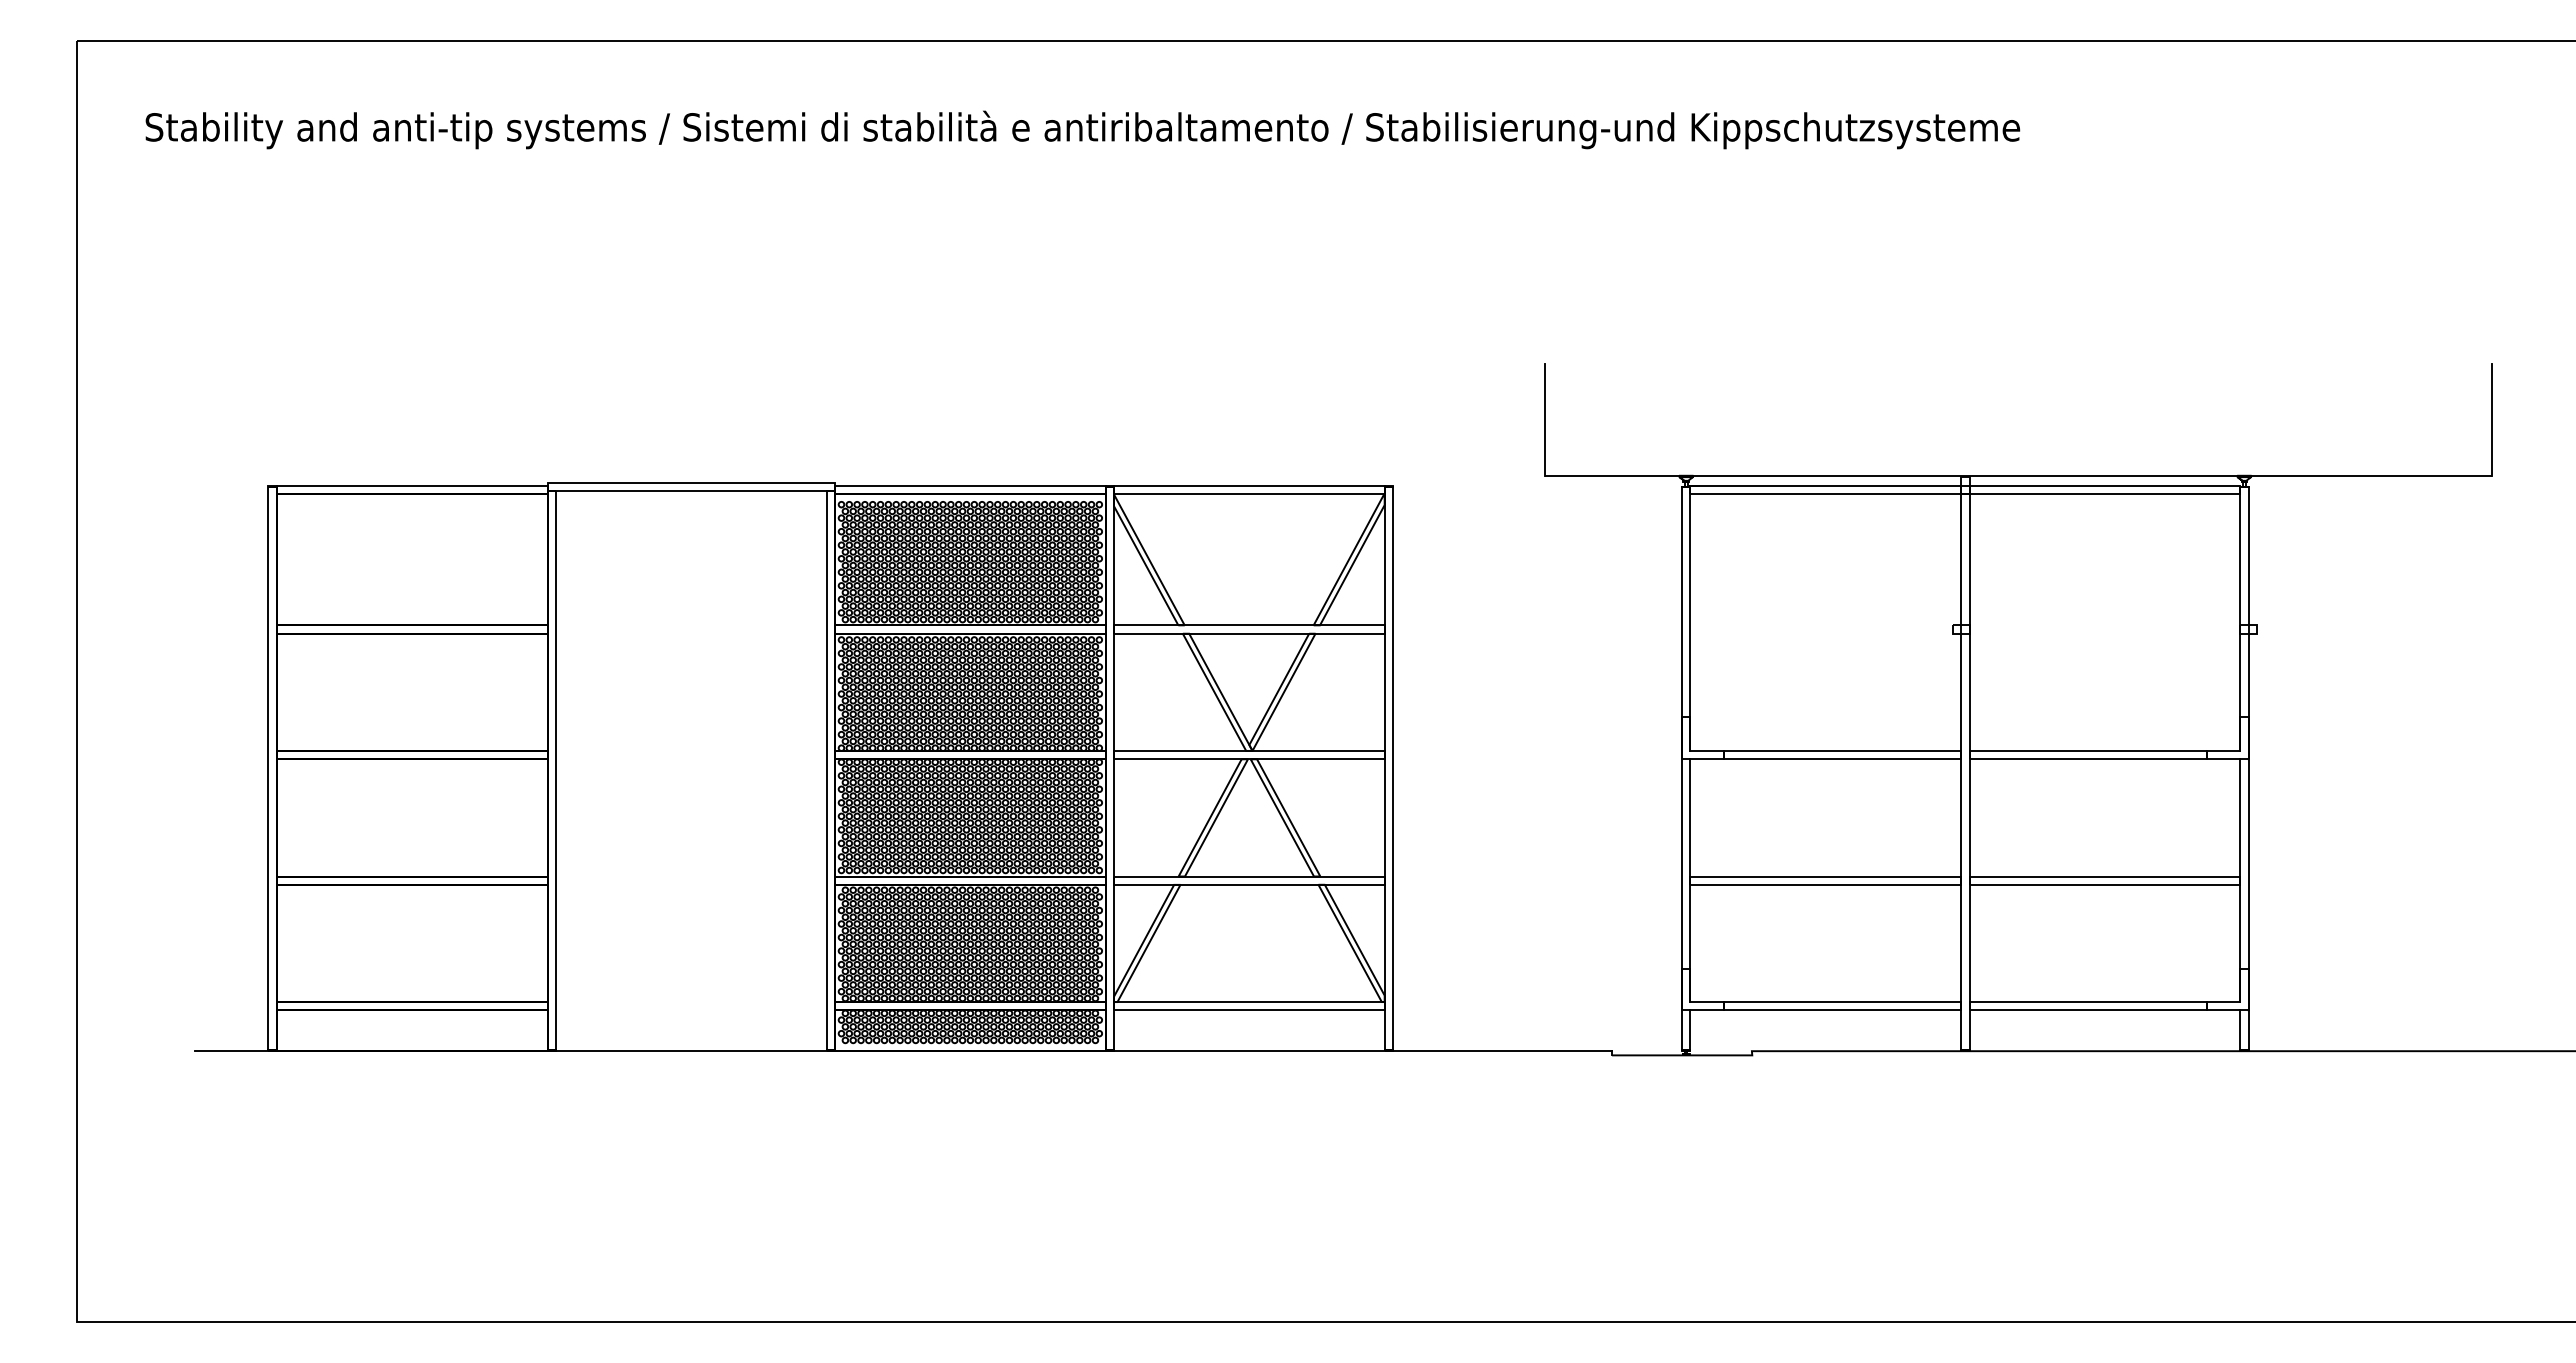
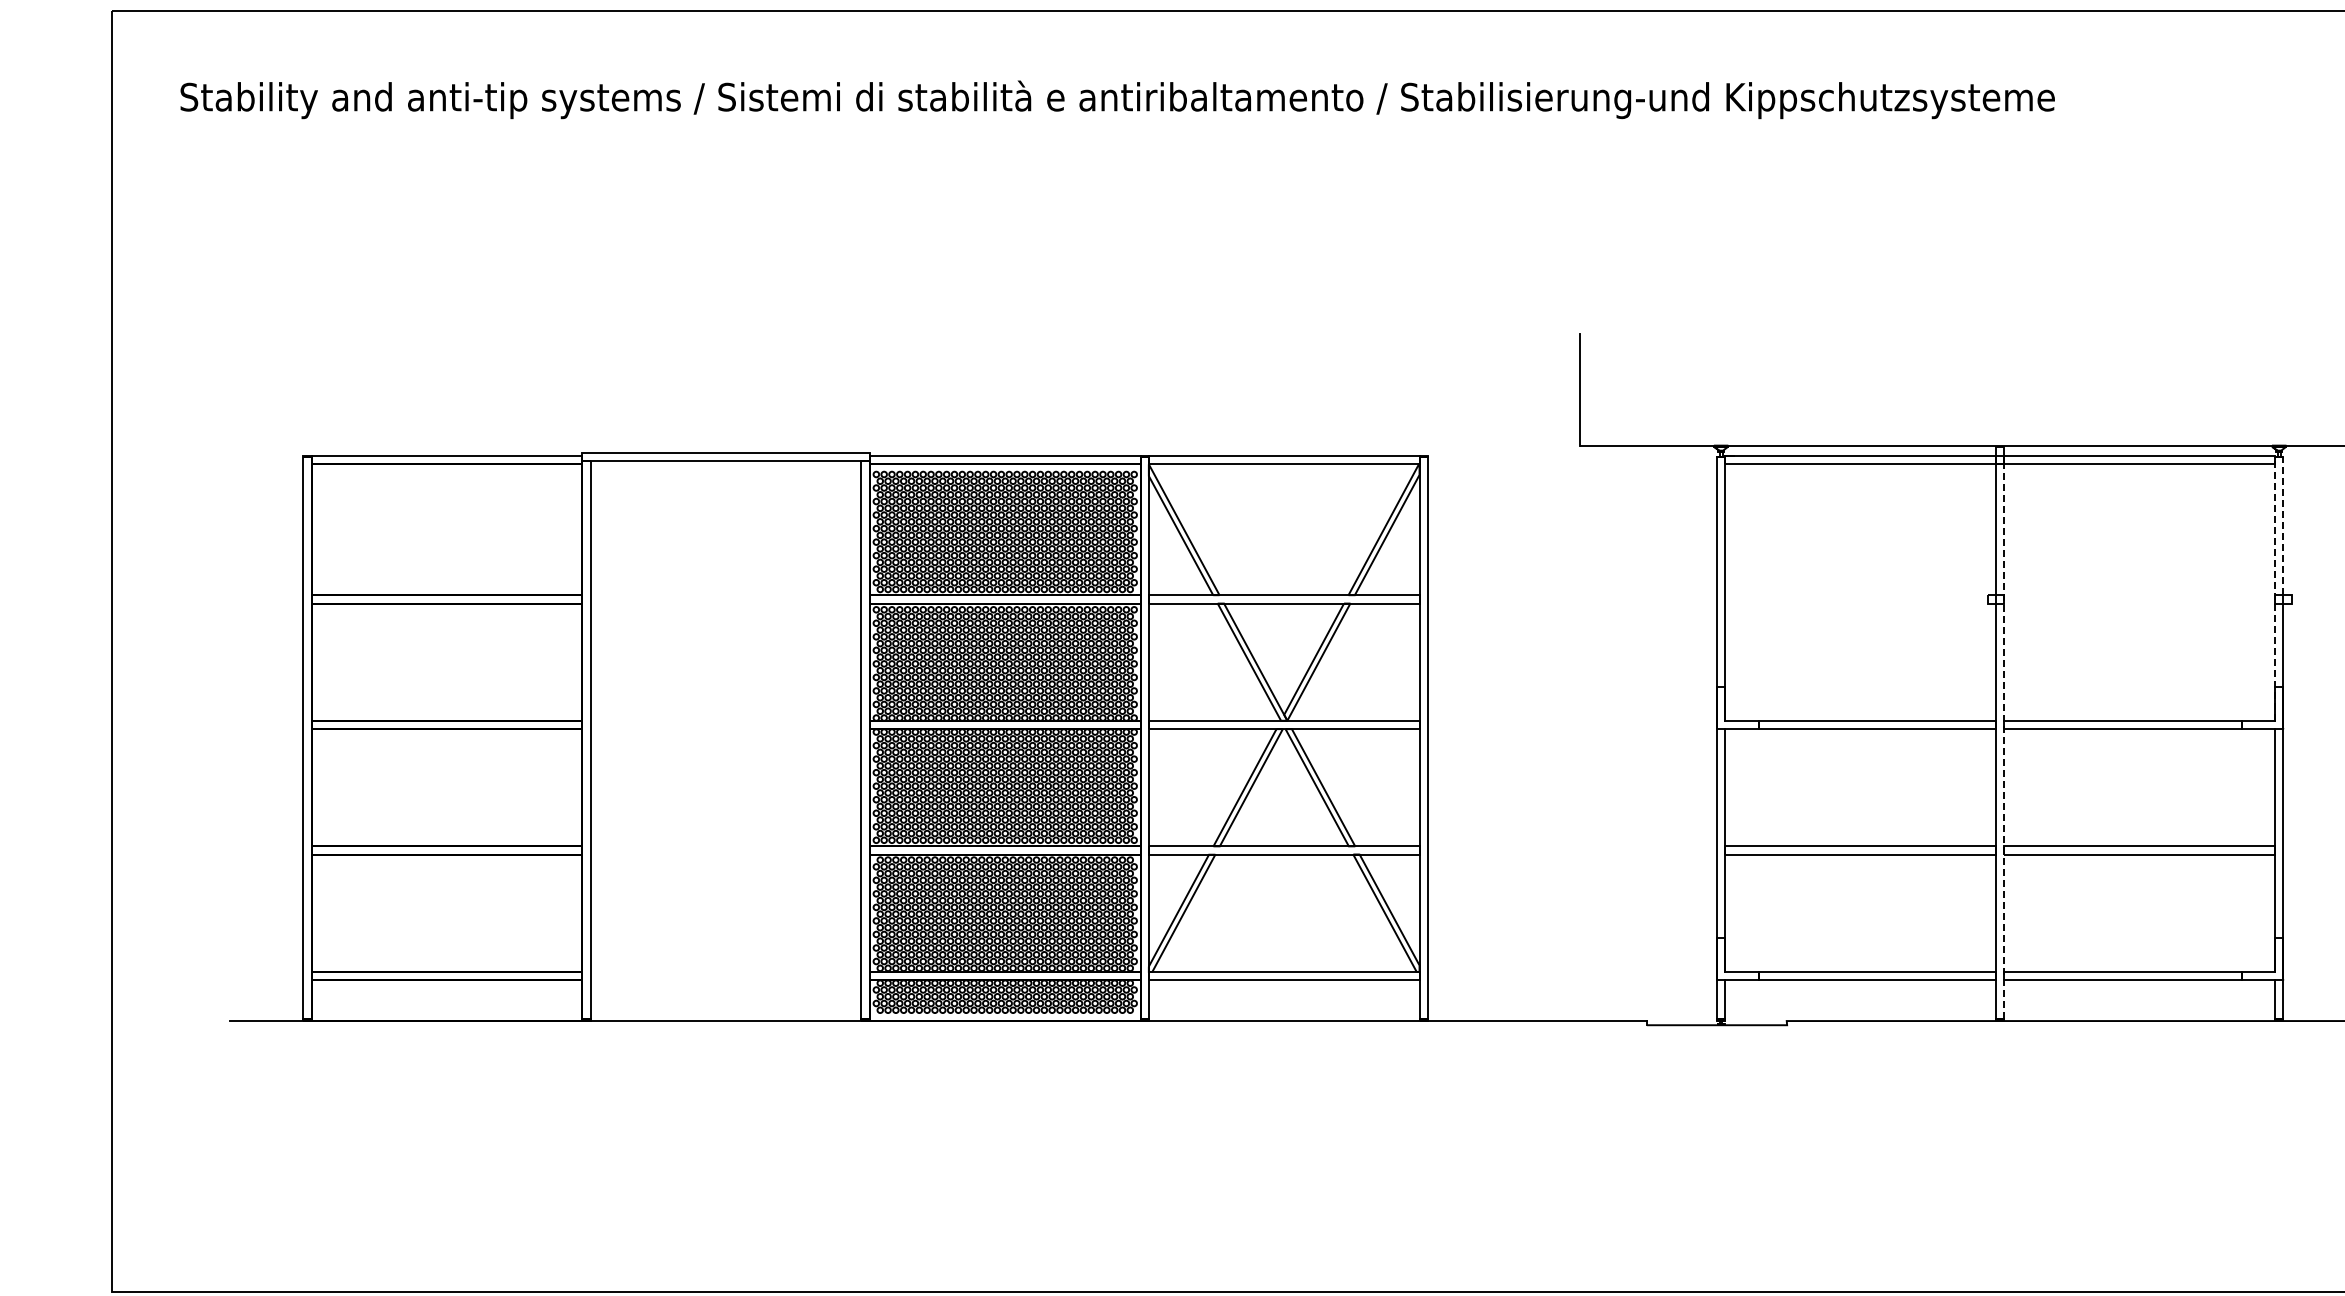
line: (2248, 555) -> (2283, 525), solid -> dashed
line: (2240, 618) -> (2275, 588), solid -> dashed
line: (1969, 768) -> (2004, 738), solid -> dashed

